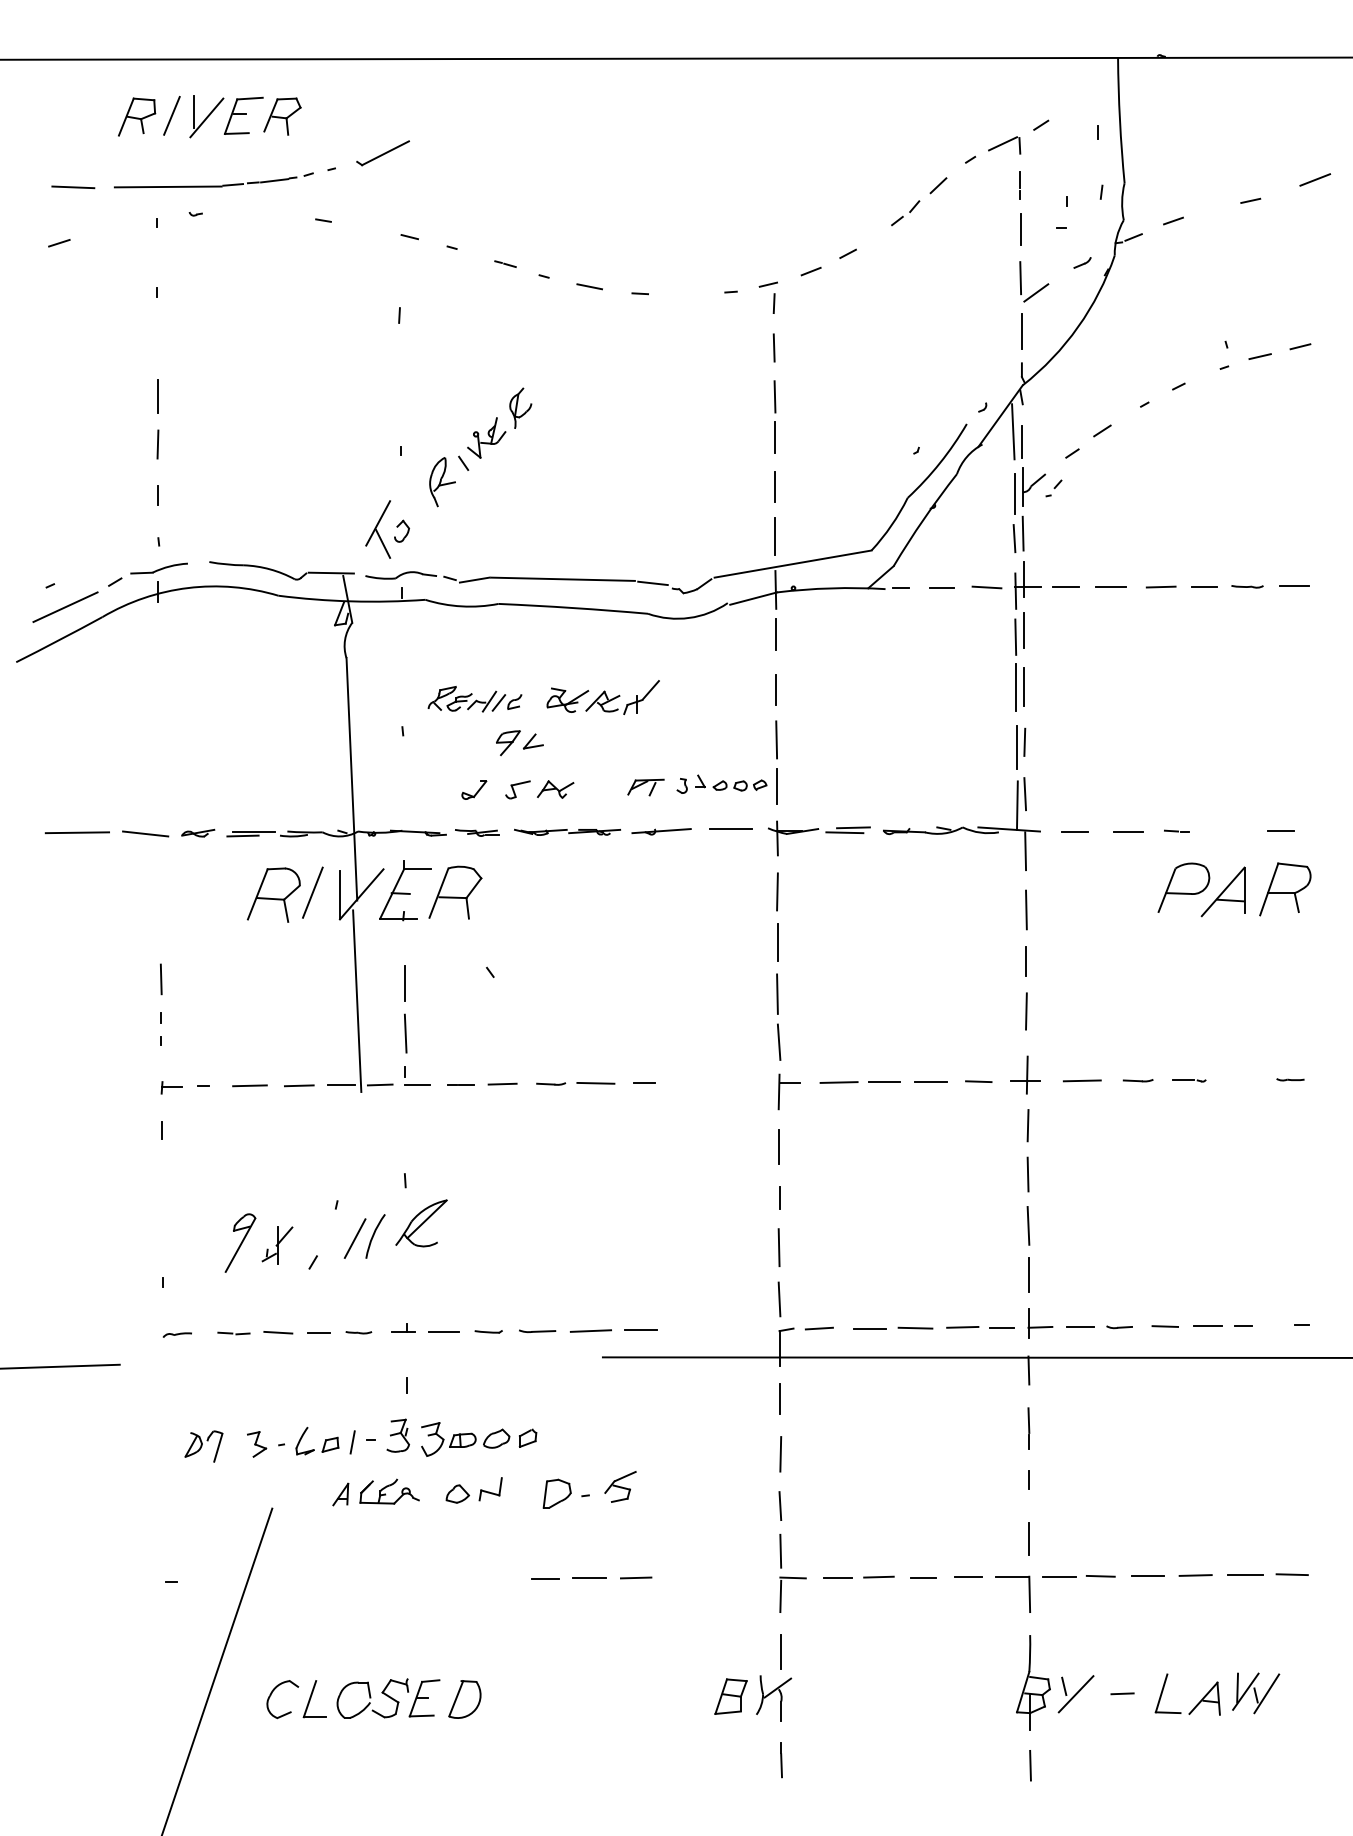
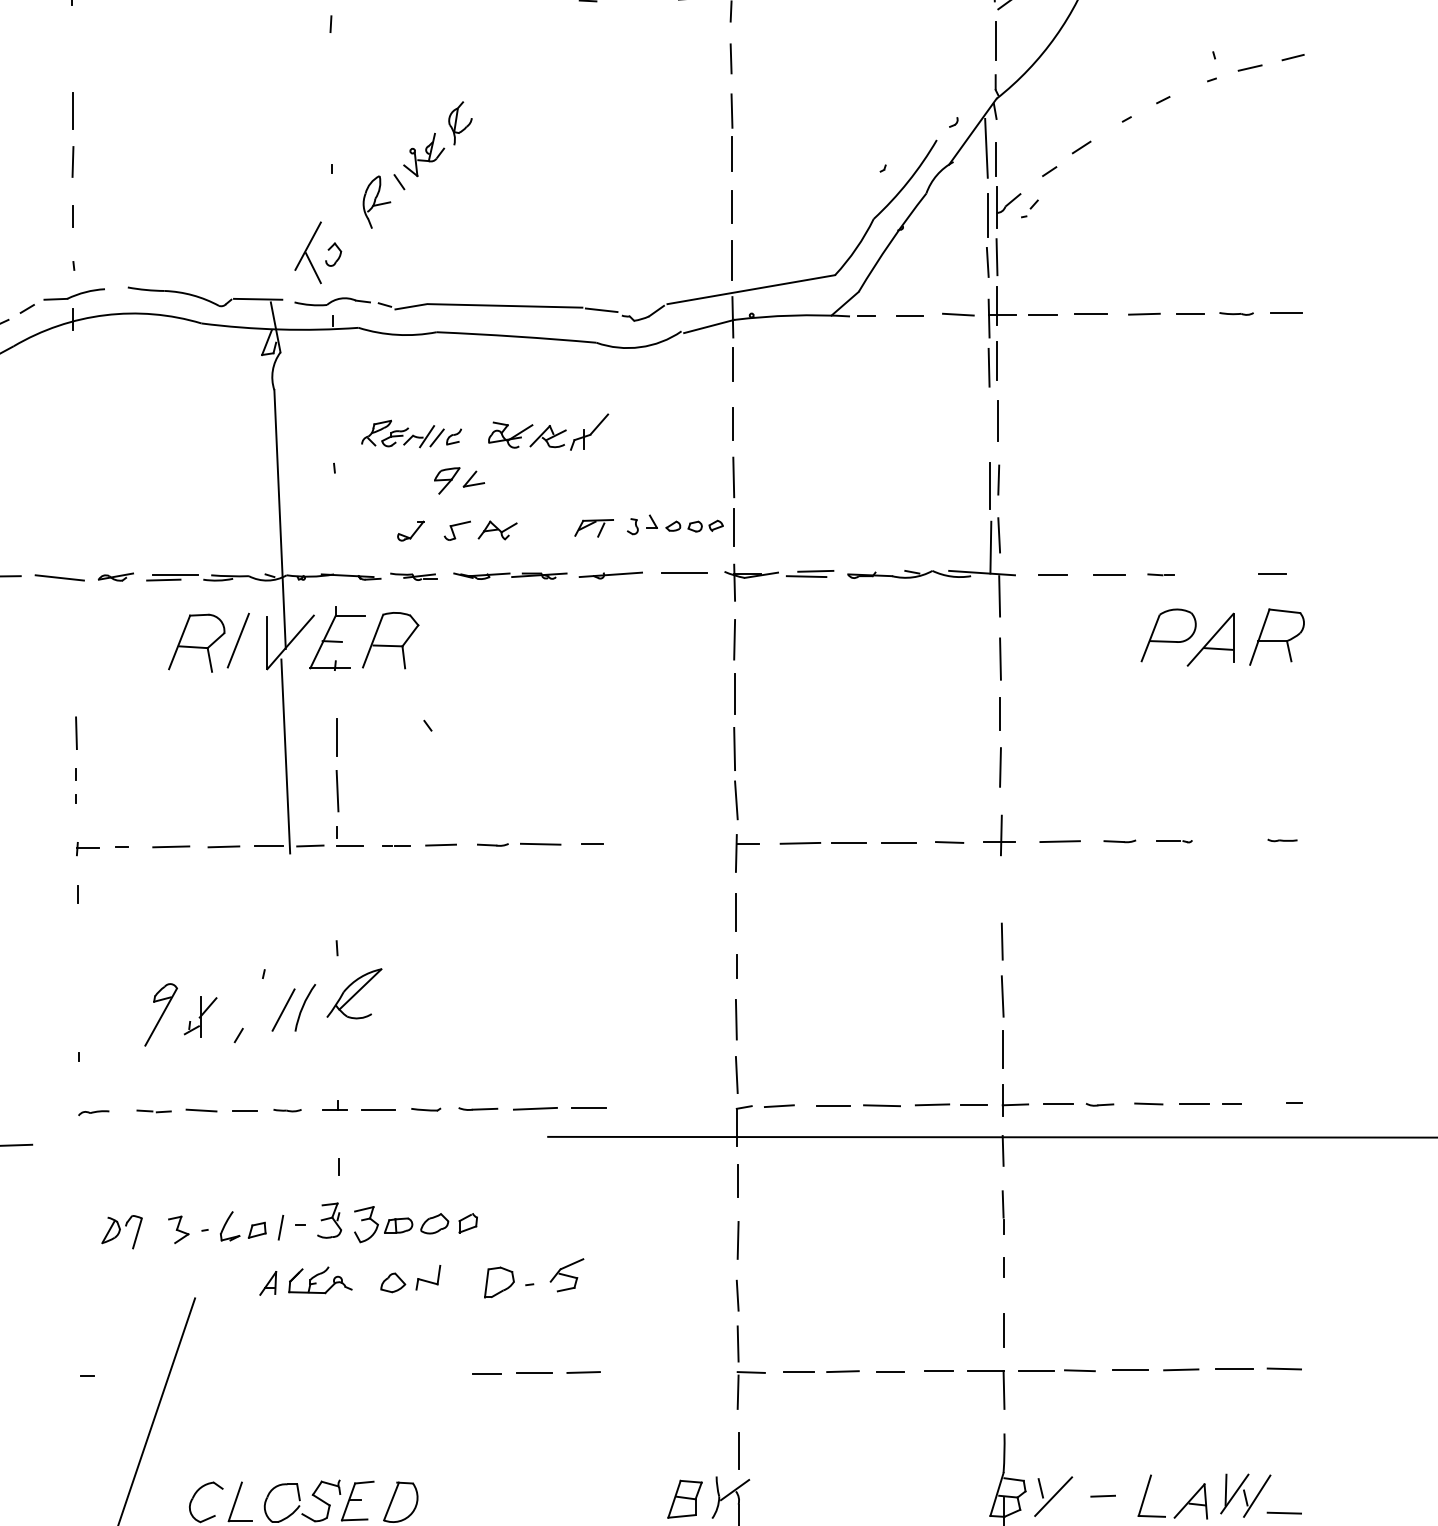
line: (1016, 686) -> (989, 420), removed
line: (1027, 1125) -> (1001, 889), removed
line: (1291, 1709) -> (1283, 1512), added

